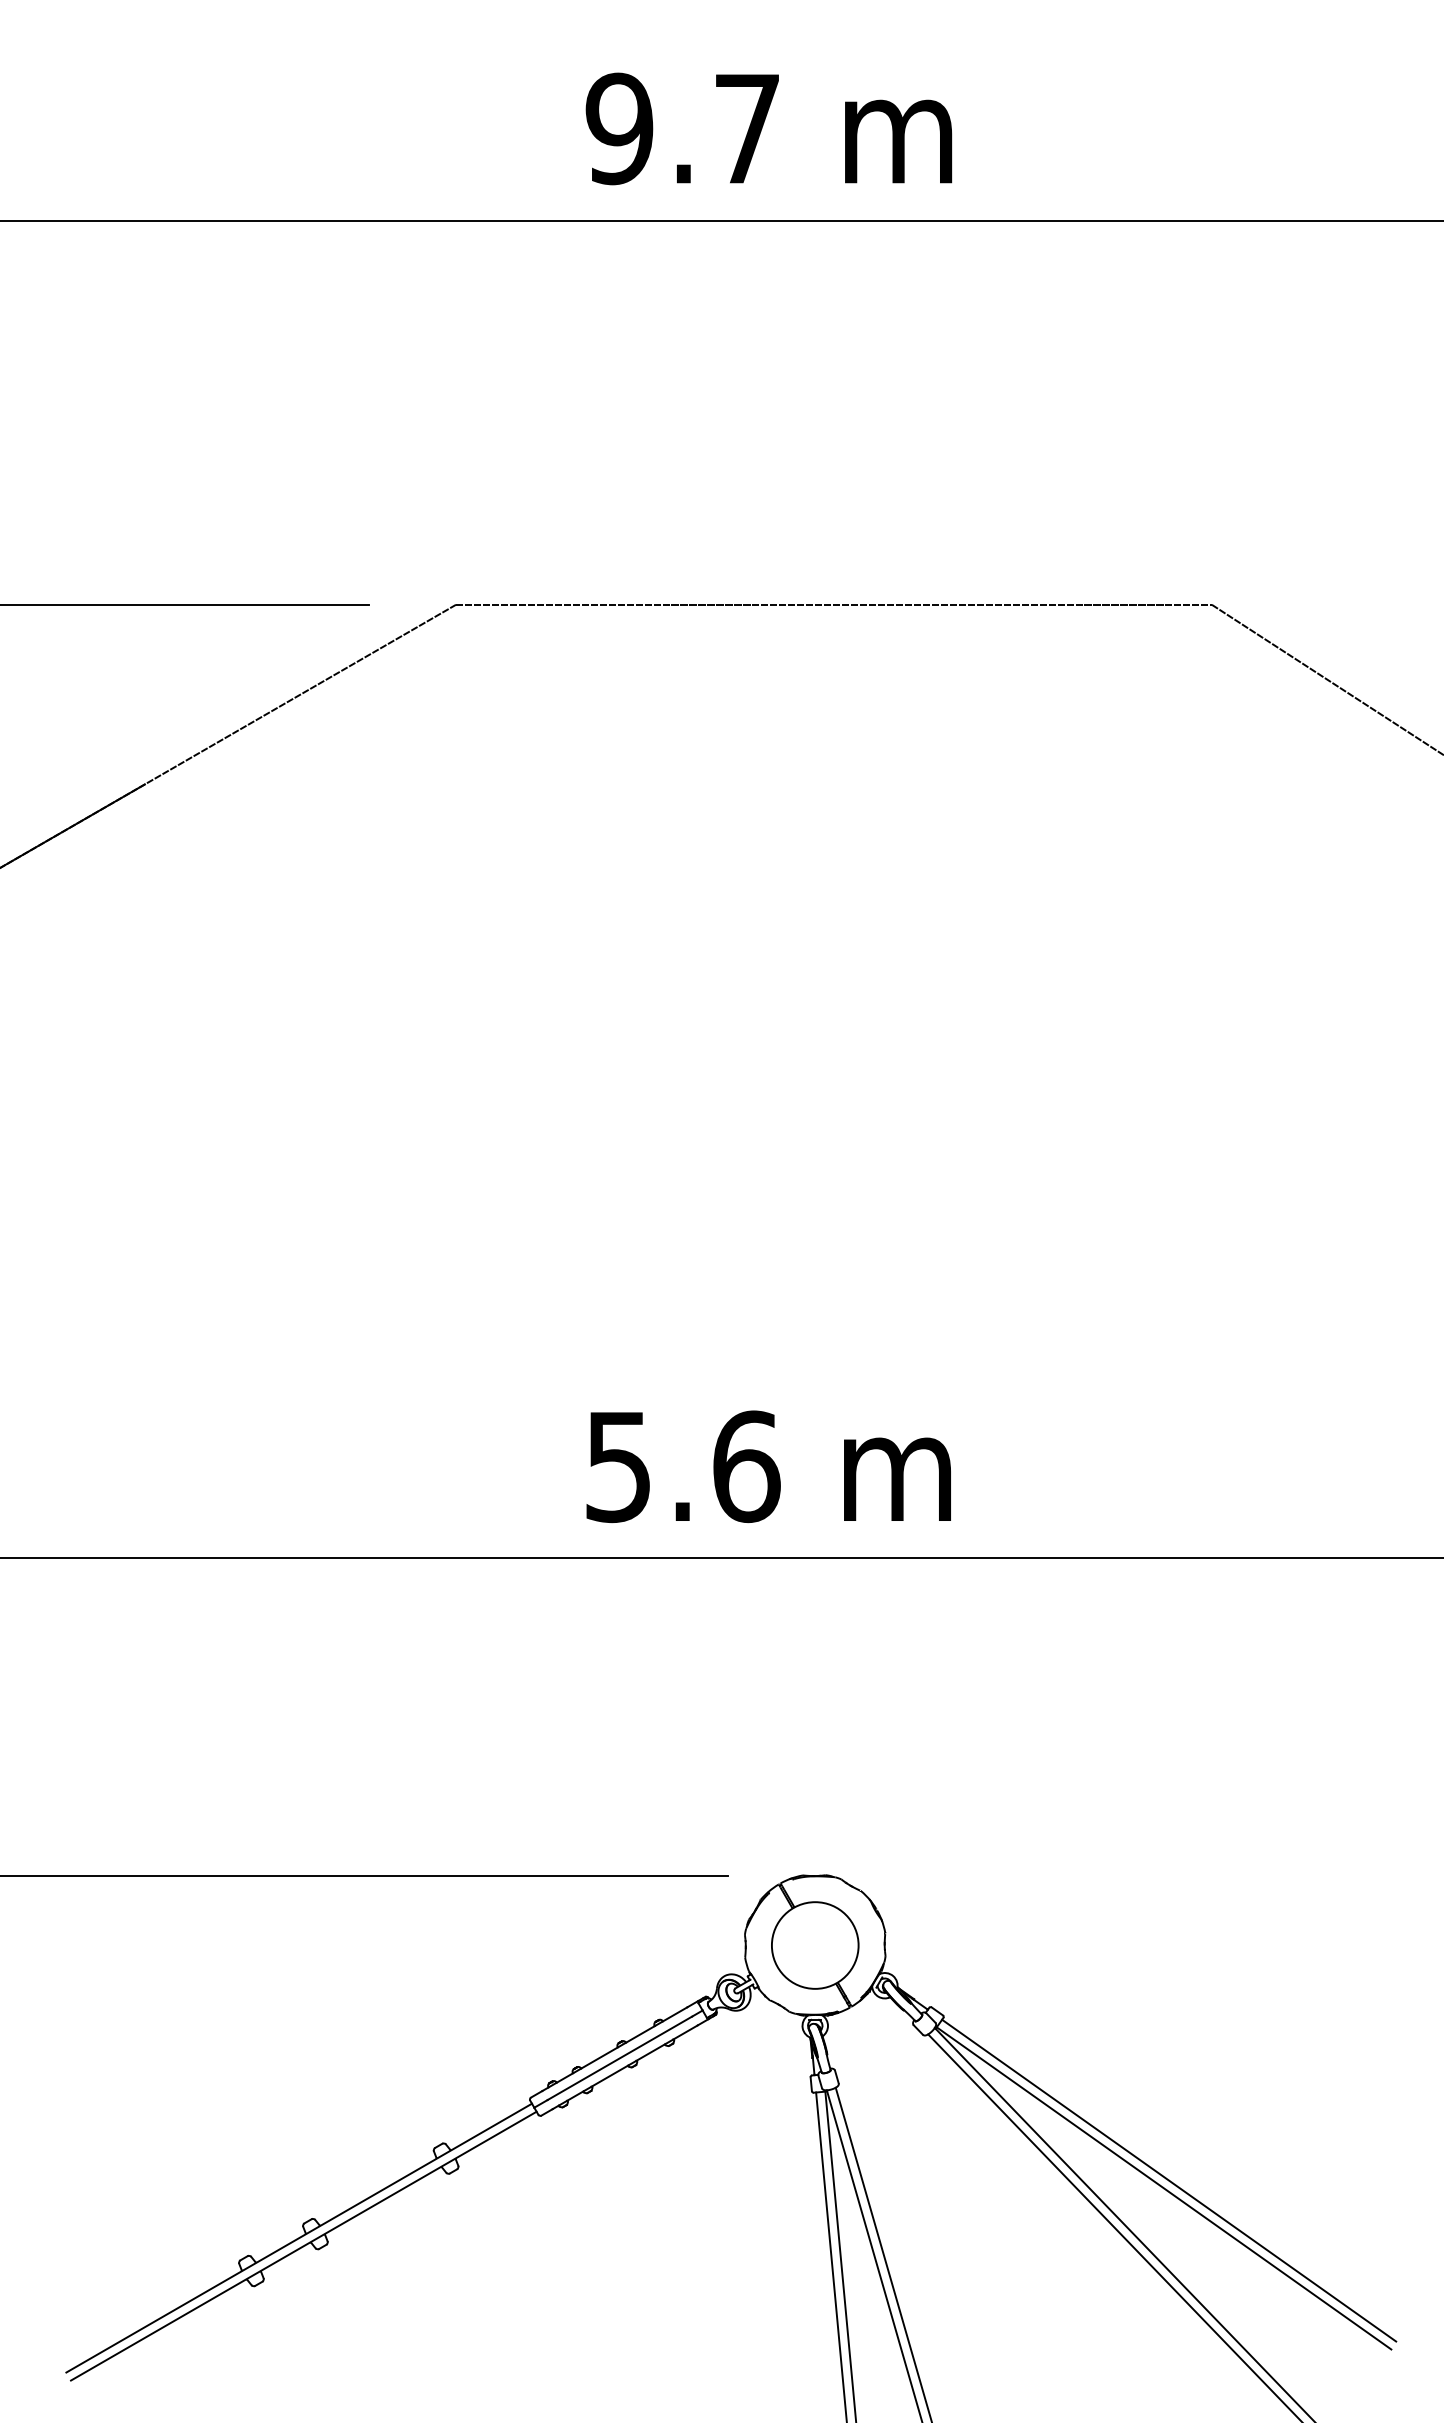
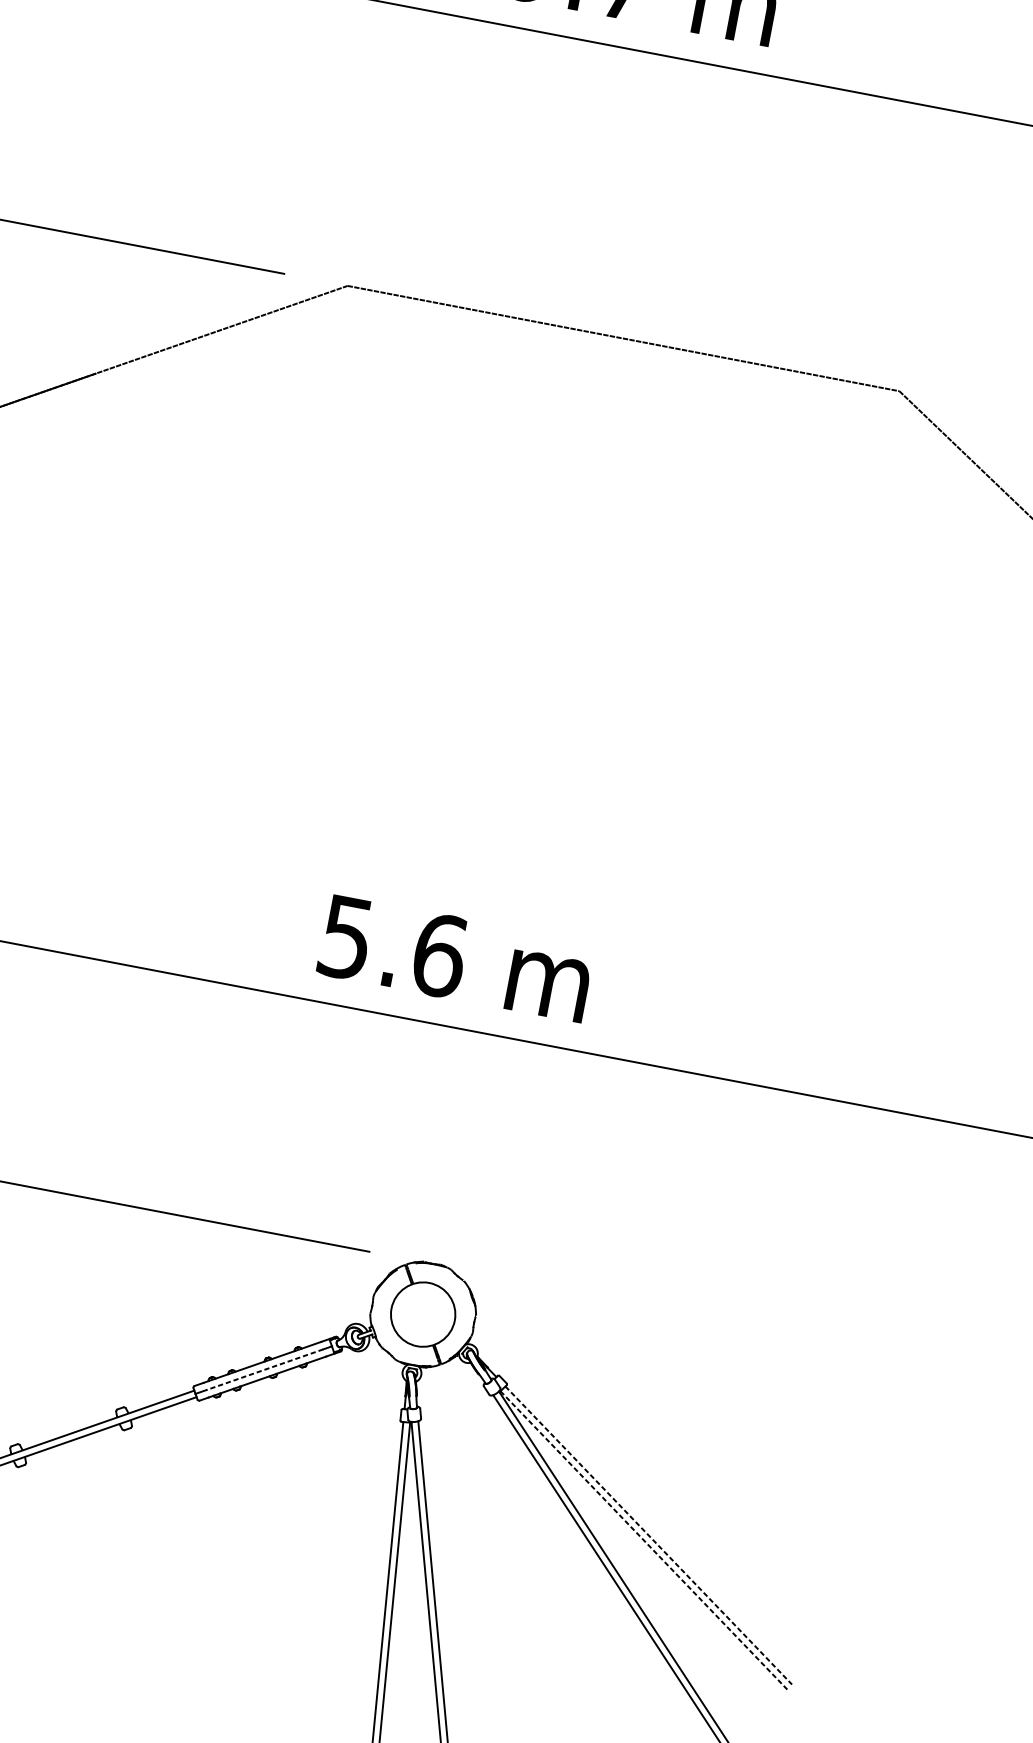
line: (619, 2058) -> (264, 1369), solid -> dashed
line: (1169, 2180) -> (649, 1535), solid -> dashed
line: (1164, 2188) -> (644, 1540), solid -> dashed

